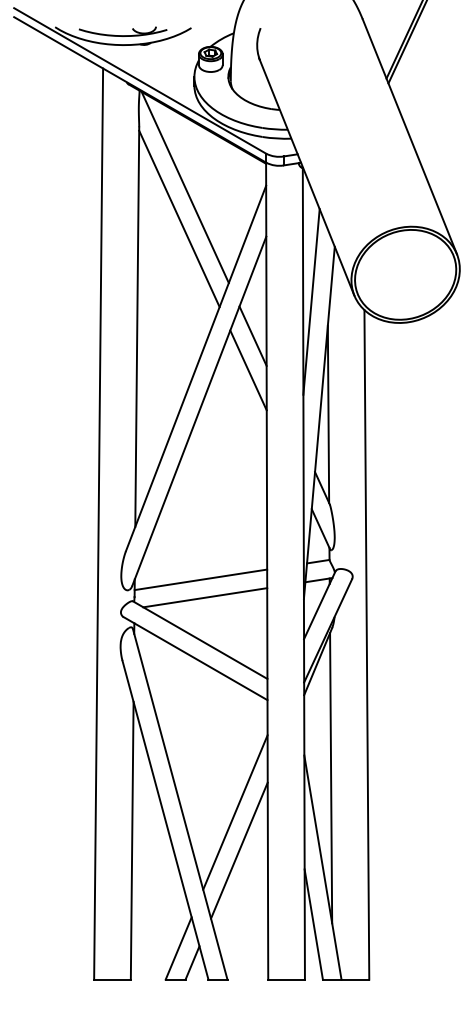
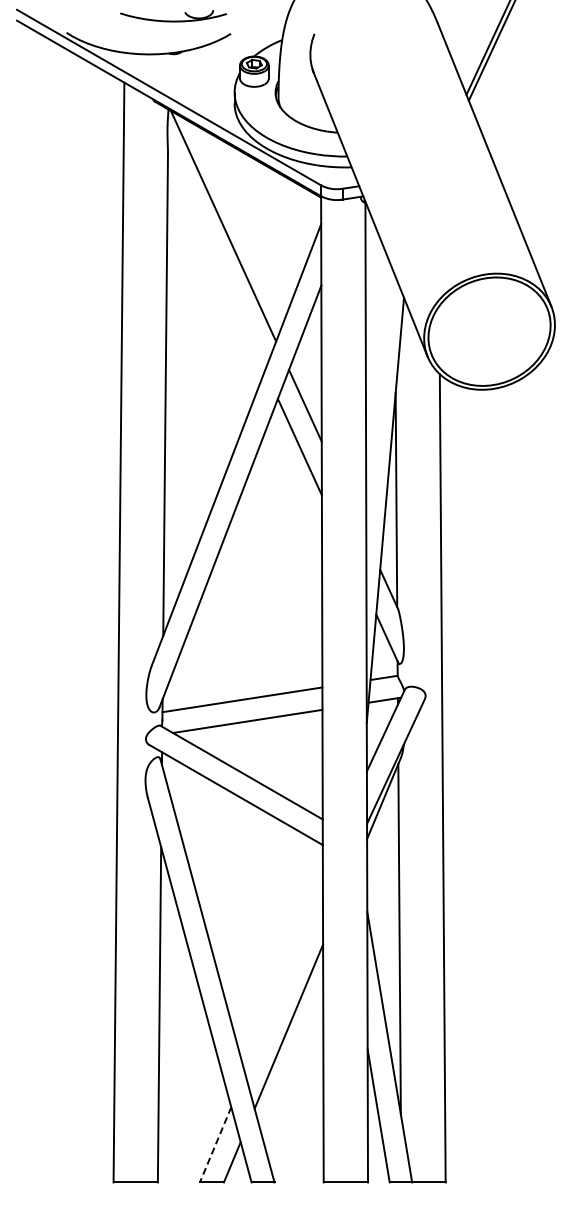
part: (123, 31) -> (173, 16), moved
line: (179, 218) -> (216, 263), removed
line: (311, 302) -> (375, 364), removed
line: (234, 812) -> (283, 980), removed
line: (178, 948) -> (215, 1144), solid -> dashed

